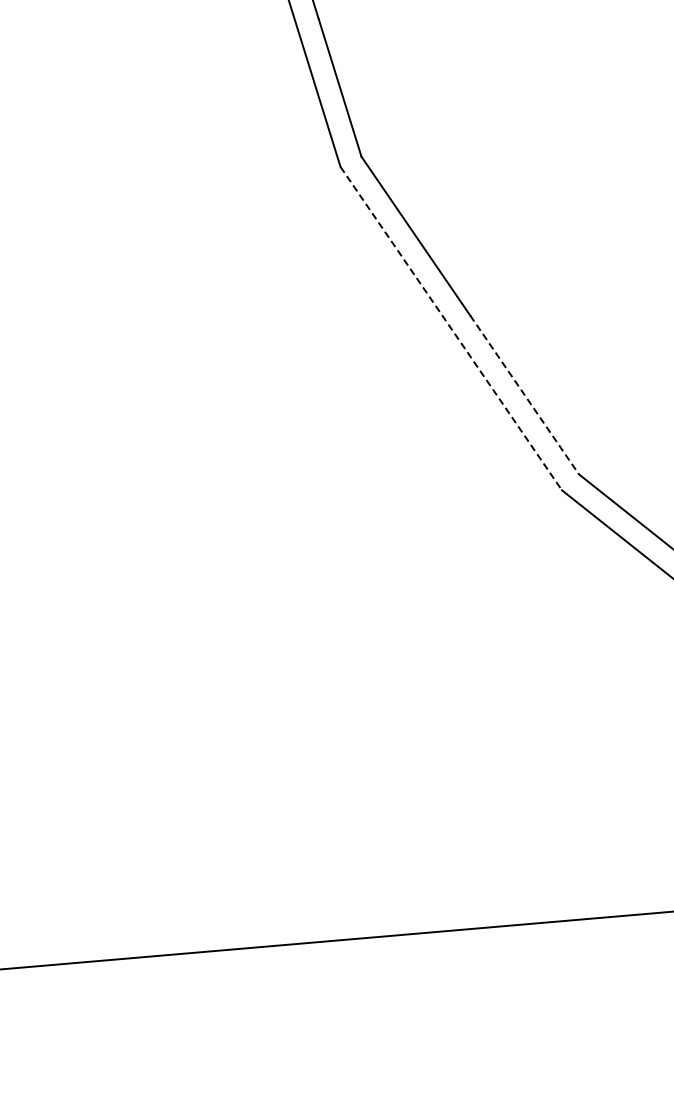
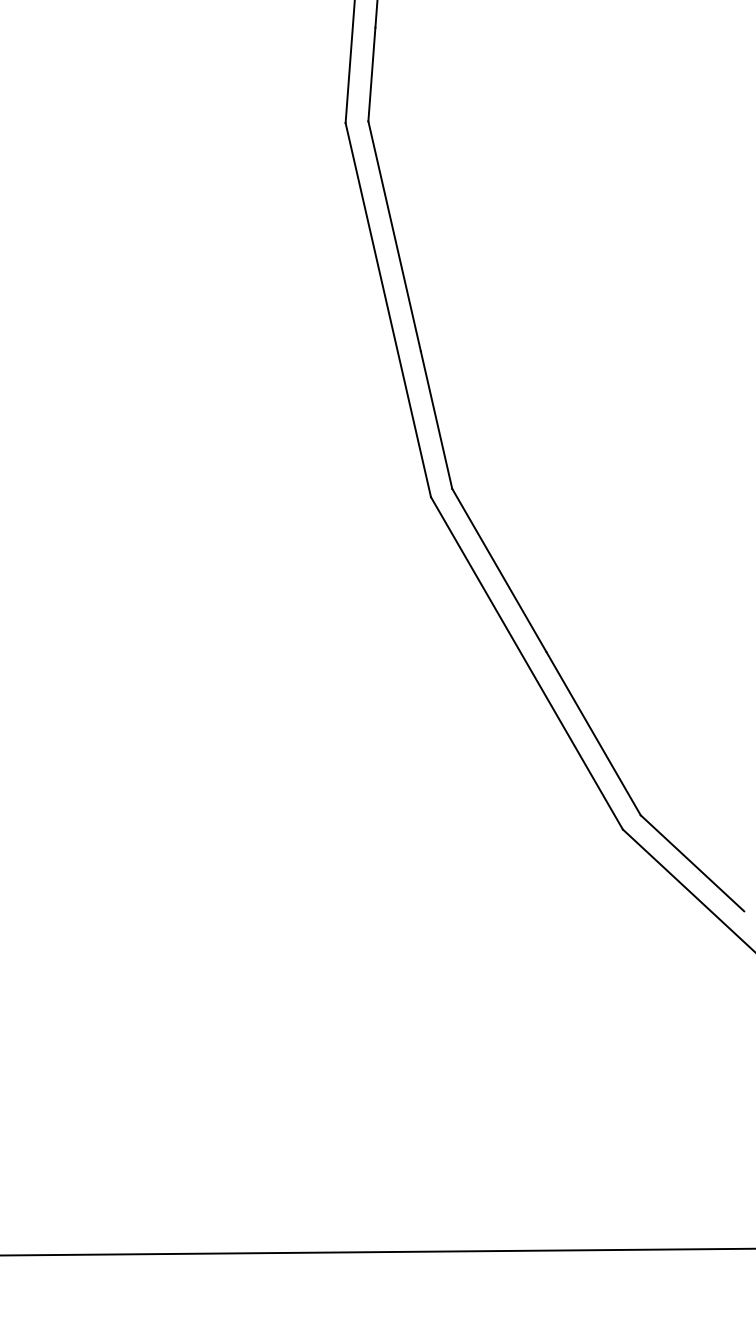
line: (450, 328) -> (526, 663), dashed -> solid
line: (524, 395) -> (593, 734), dashed -> solid

